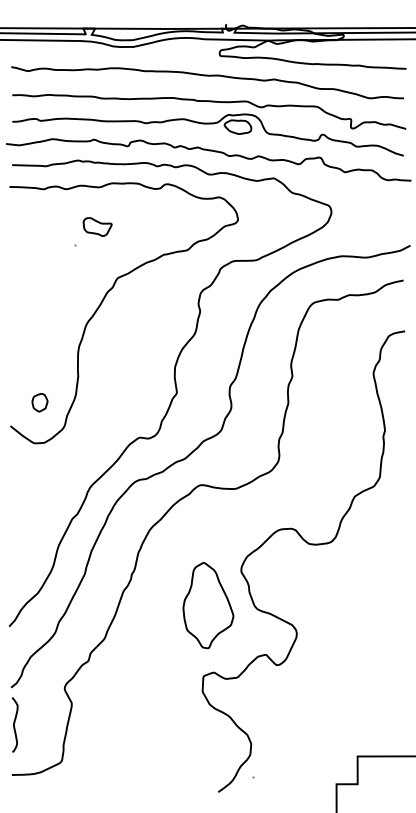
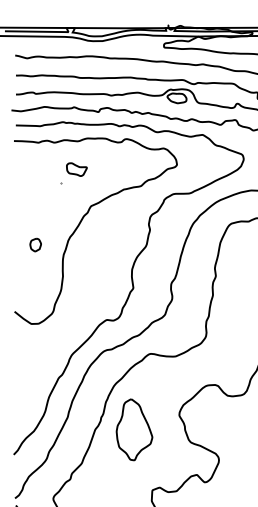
part: (39, 402) -> (35, 244), moved
part: (208, 605) -> (134, 429), moved

